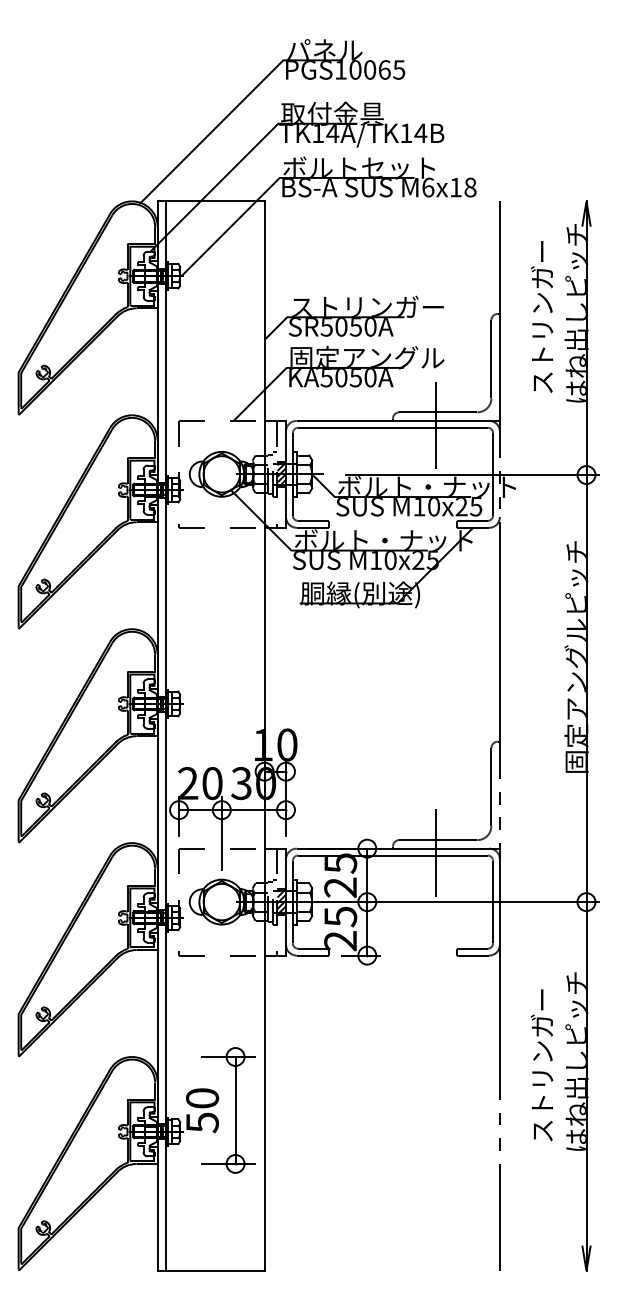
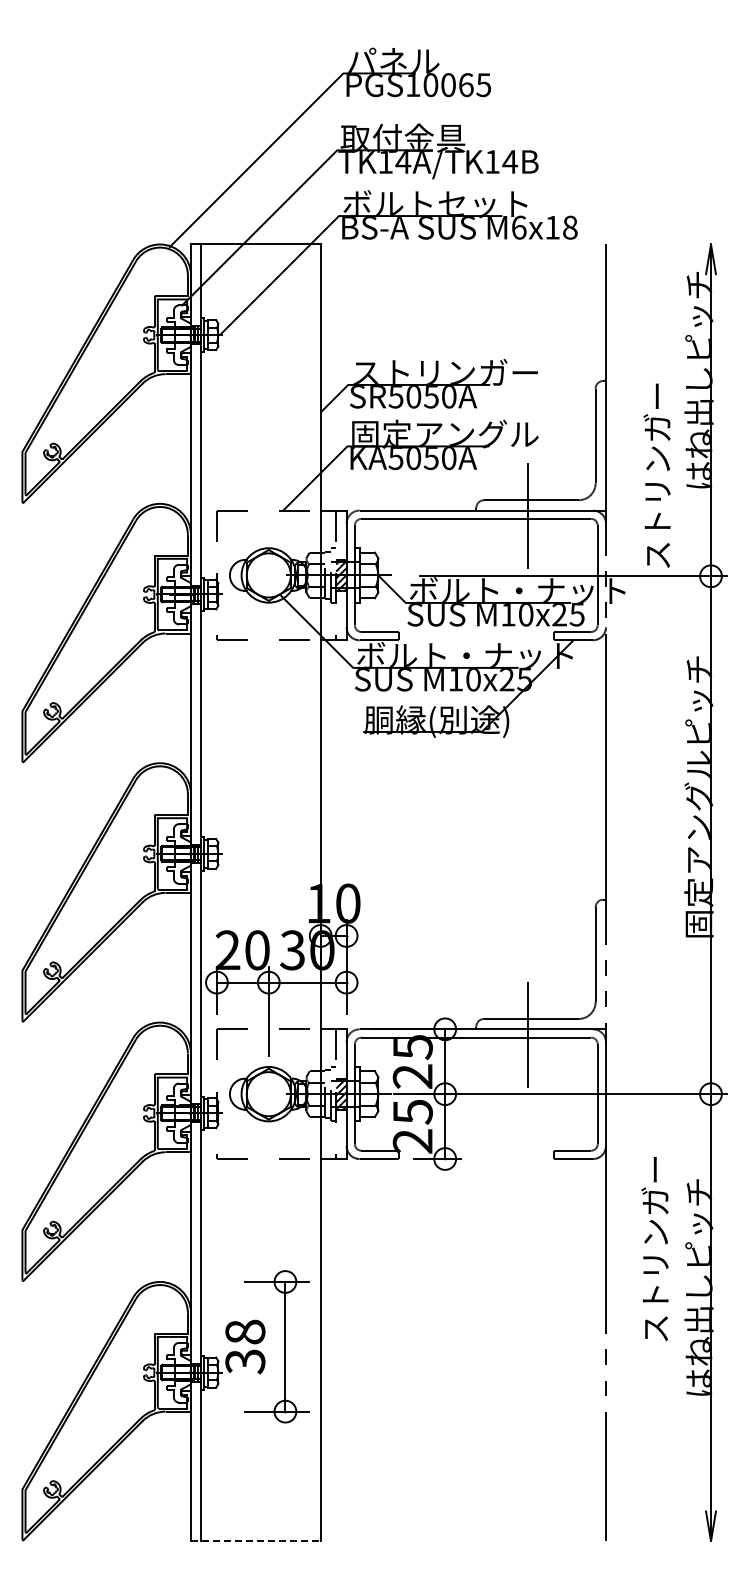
text: (541, 316) -> (656, 475), moved
text: (541, 1065) -> (654, 1249), moved
text: (202, 1110) -> (245, 1346), 50 -> 38
line: (210, 1271) -> (255, 1541), solid -> dashed

